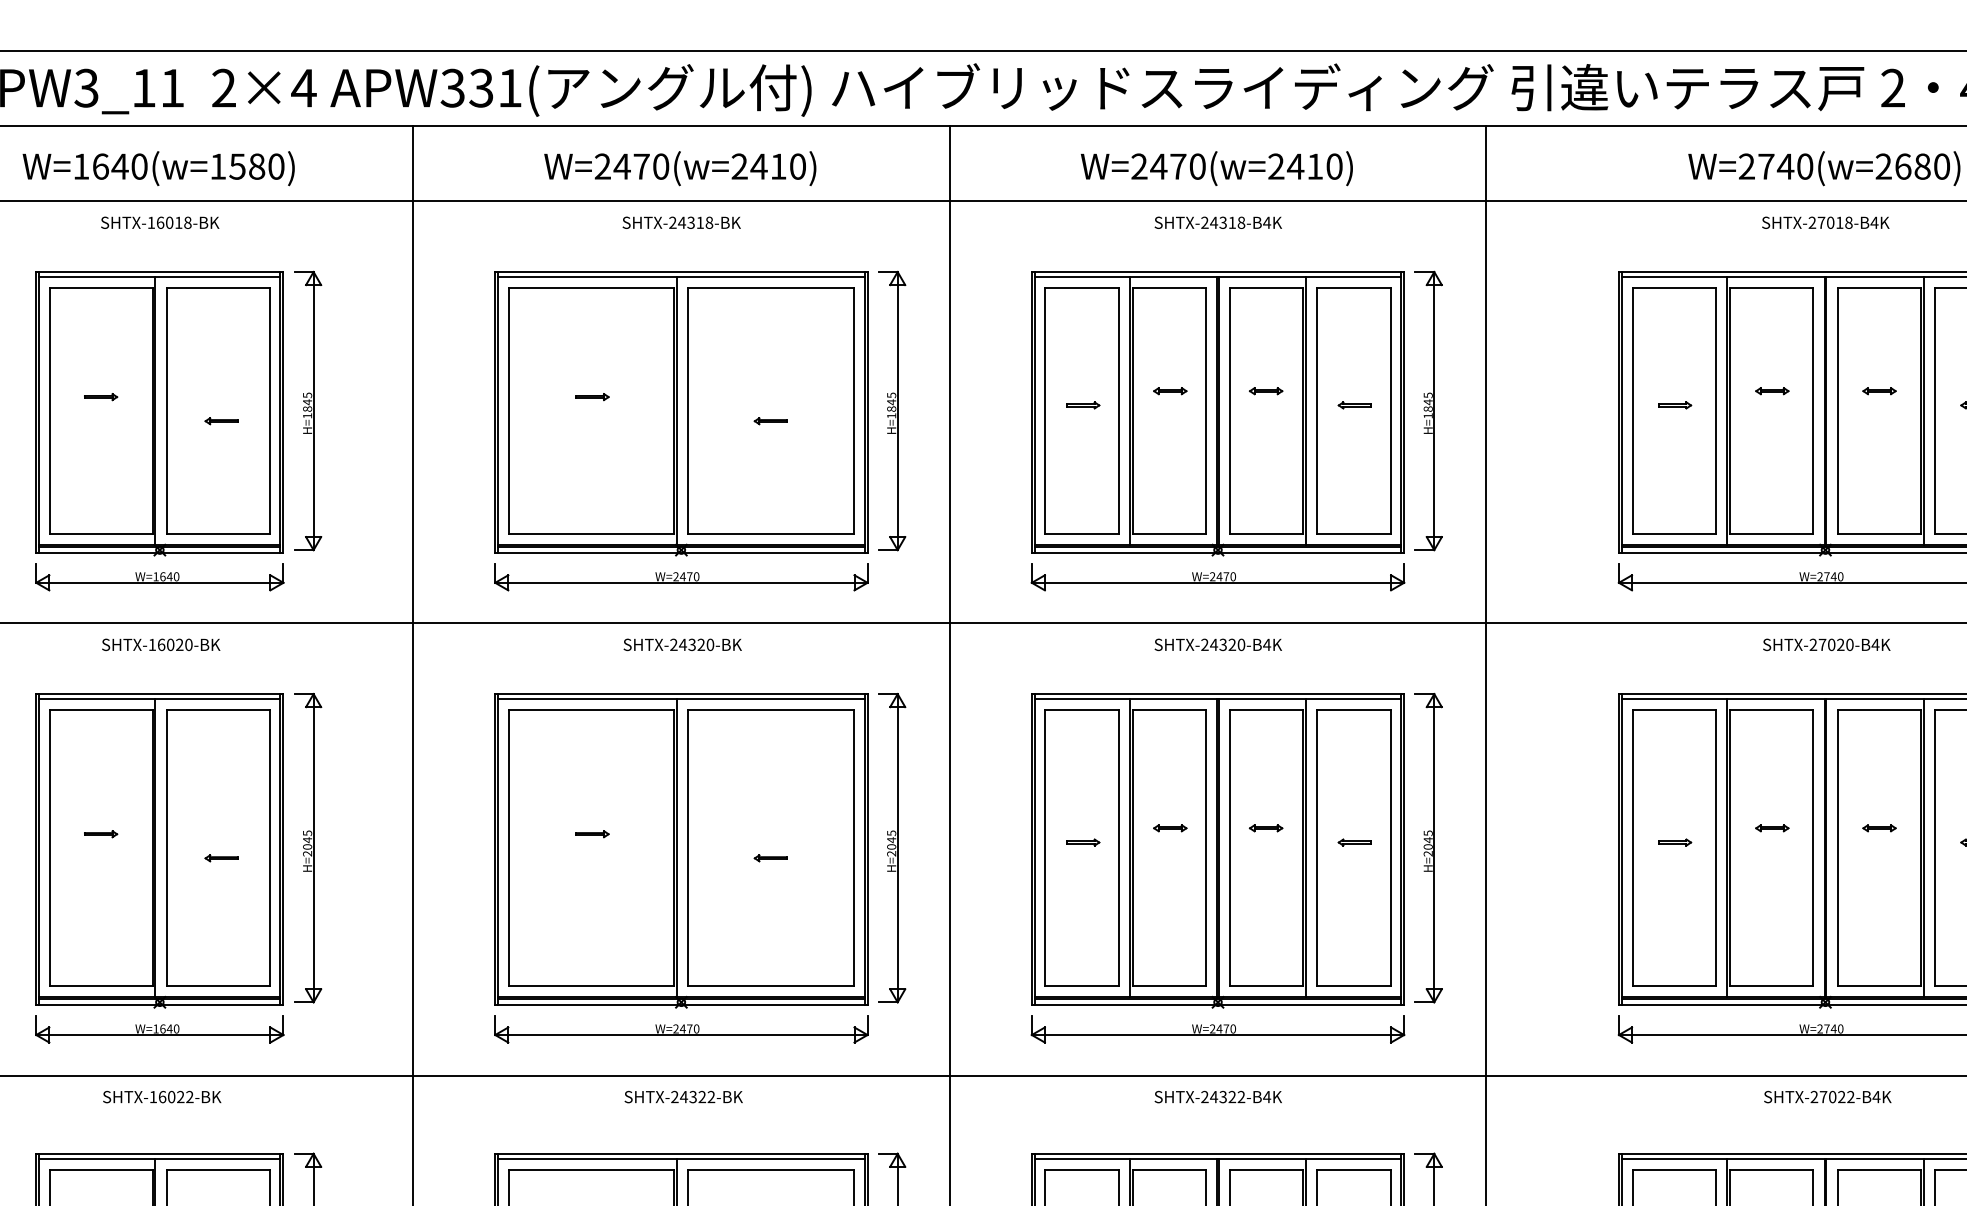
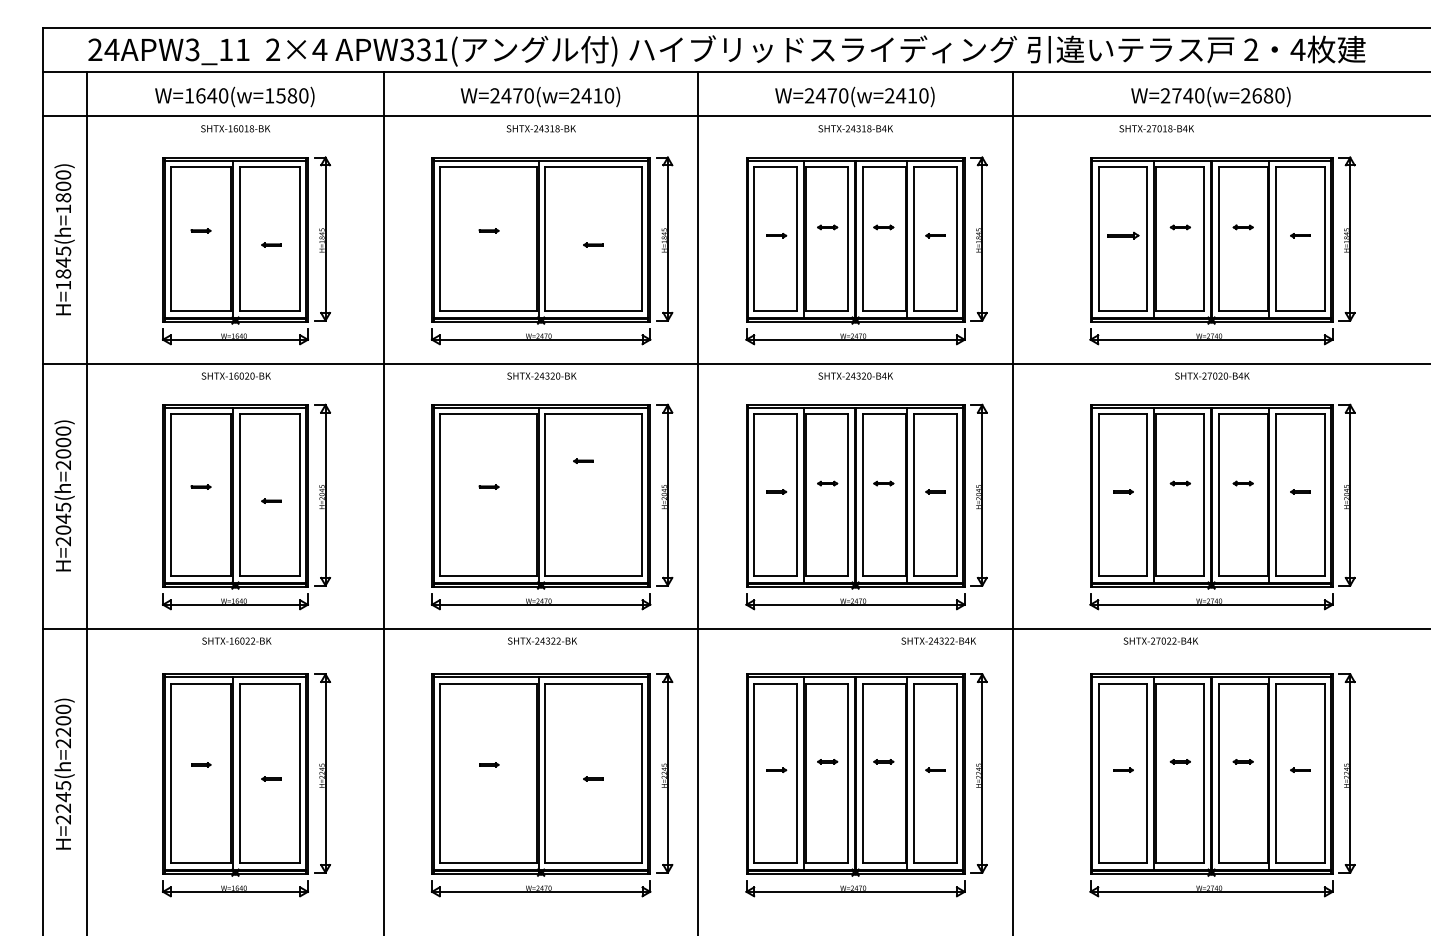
text: (1825, 222) -> (1156, 128), moved
part: (1675, 404) -> (1123, 235), size x1.6
part: (770, 857) -> (583, 460), moved
text: (1217, 1096) -> (938, 640), moved
text: (1827, 1096) -> (1160, 640), moved

